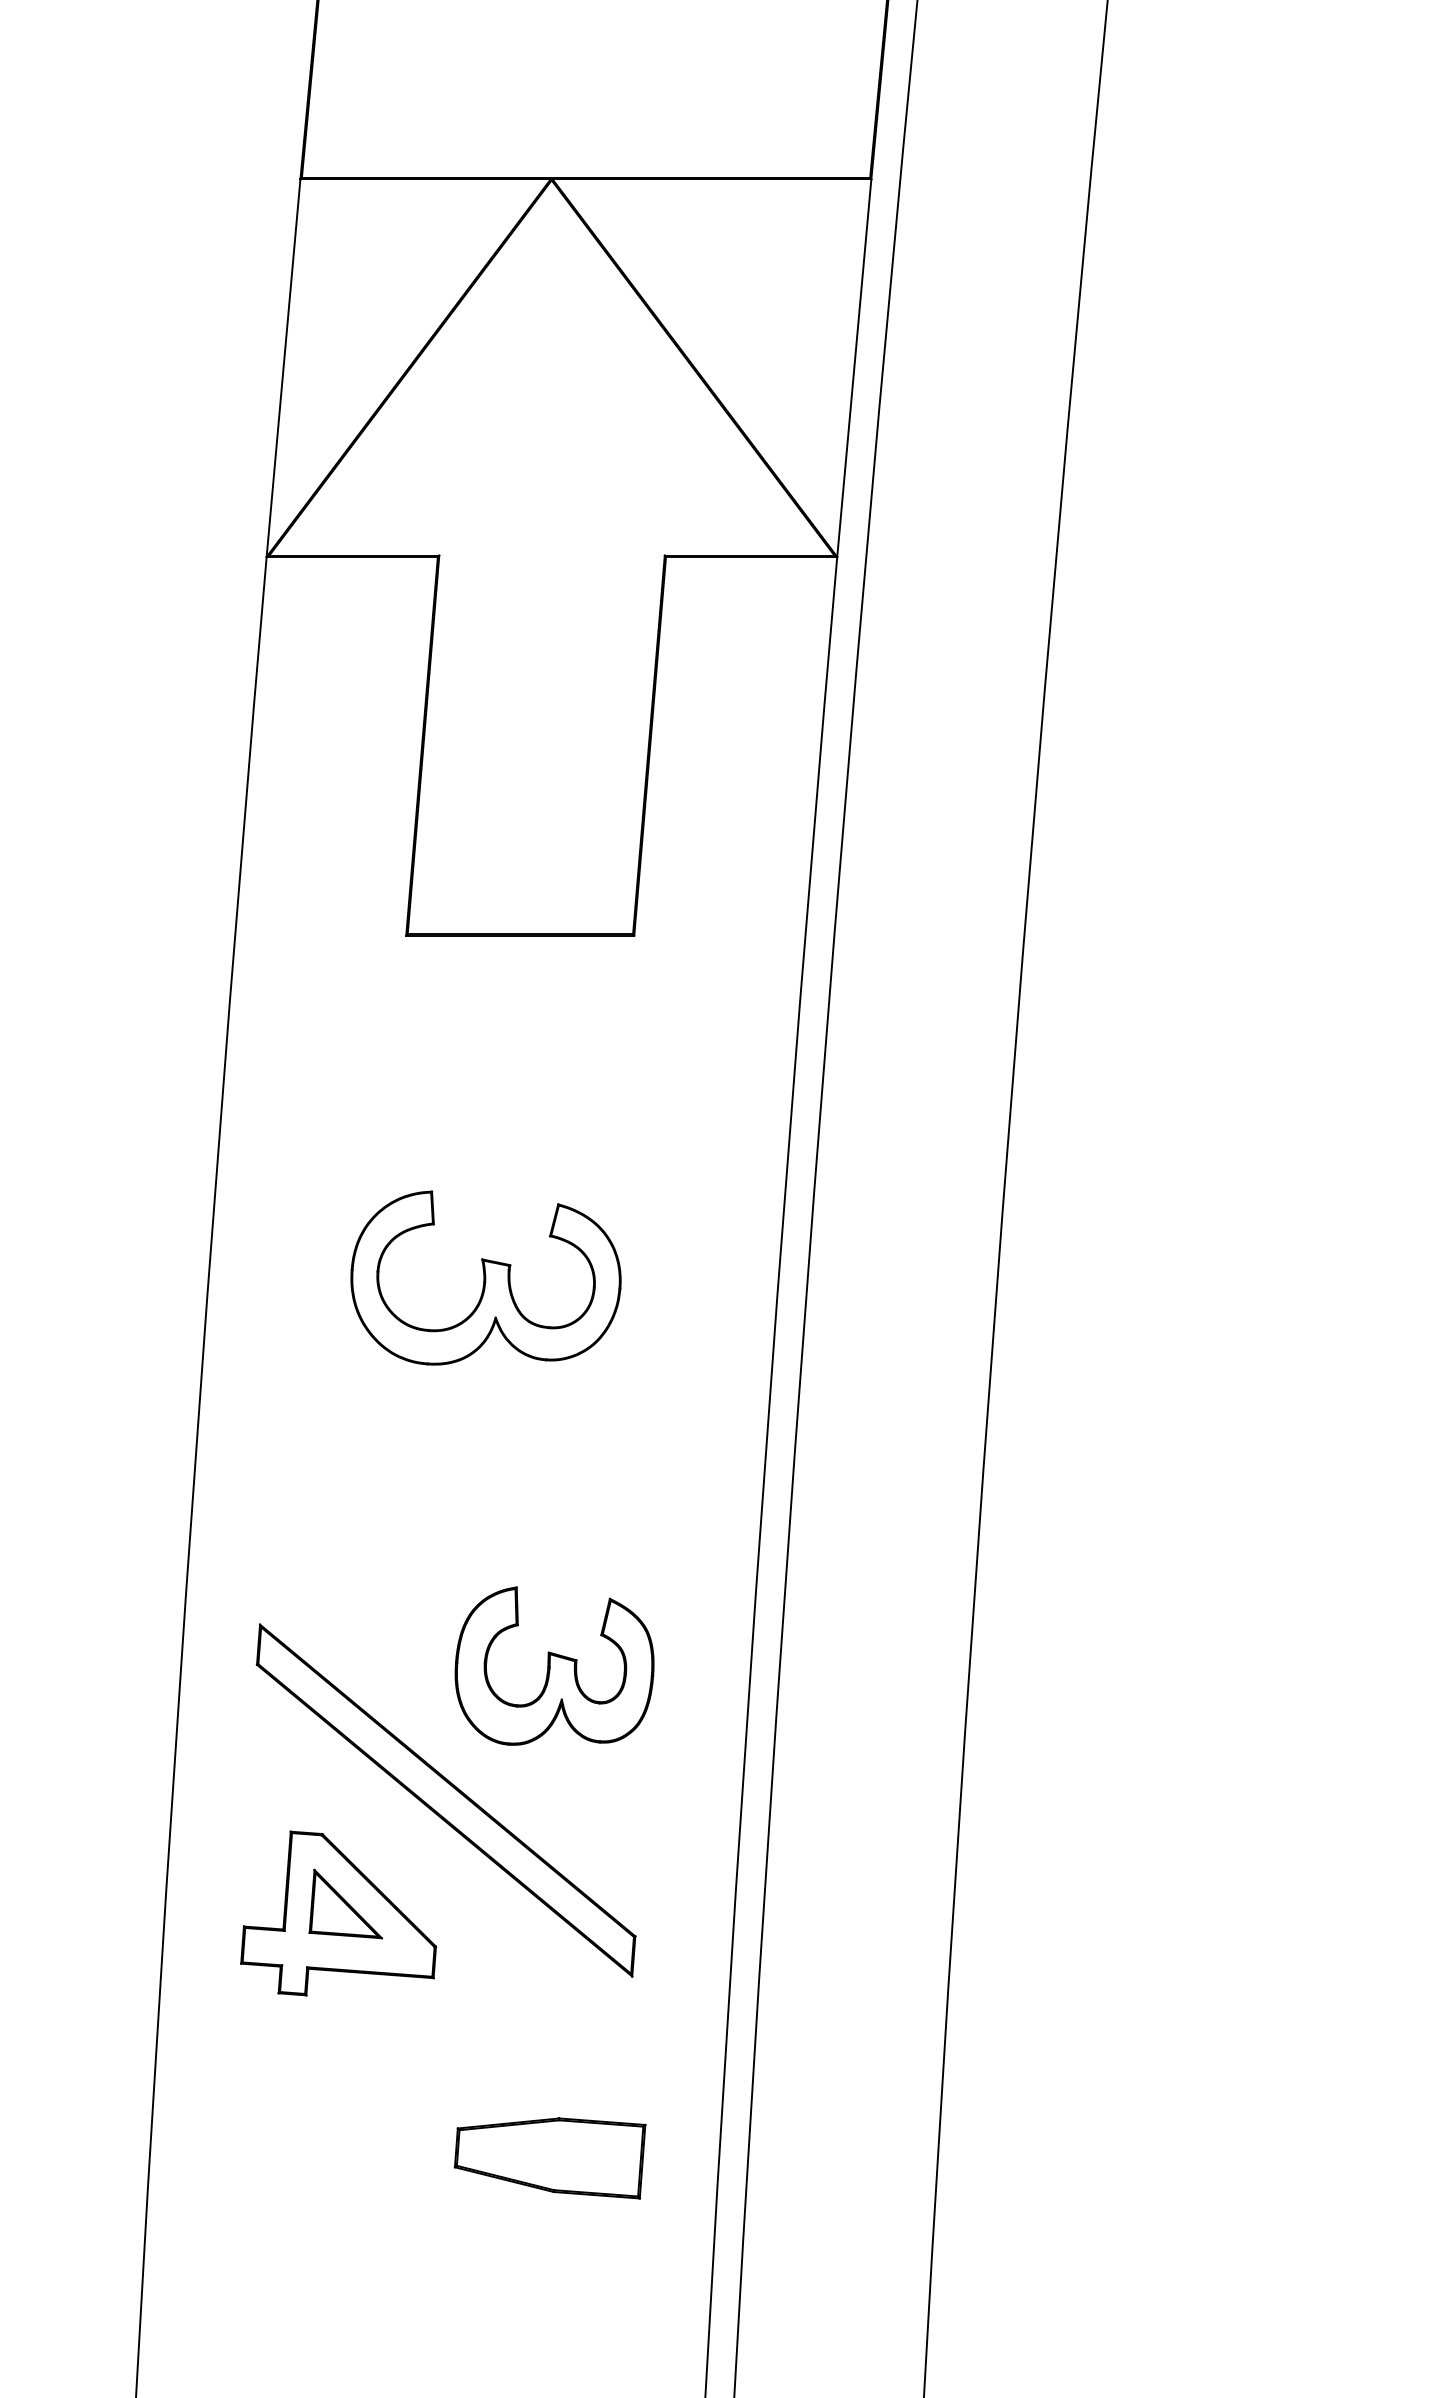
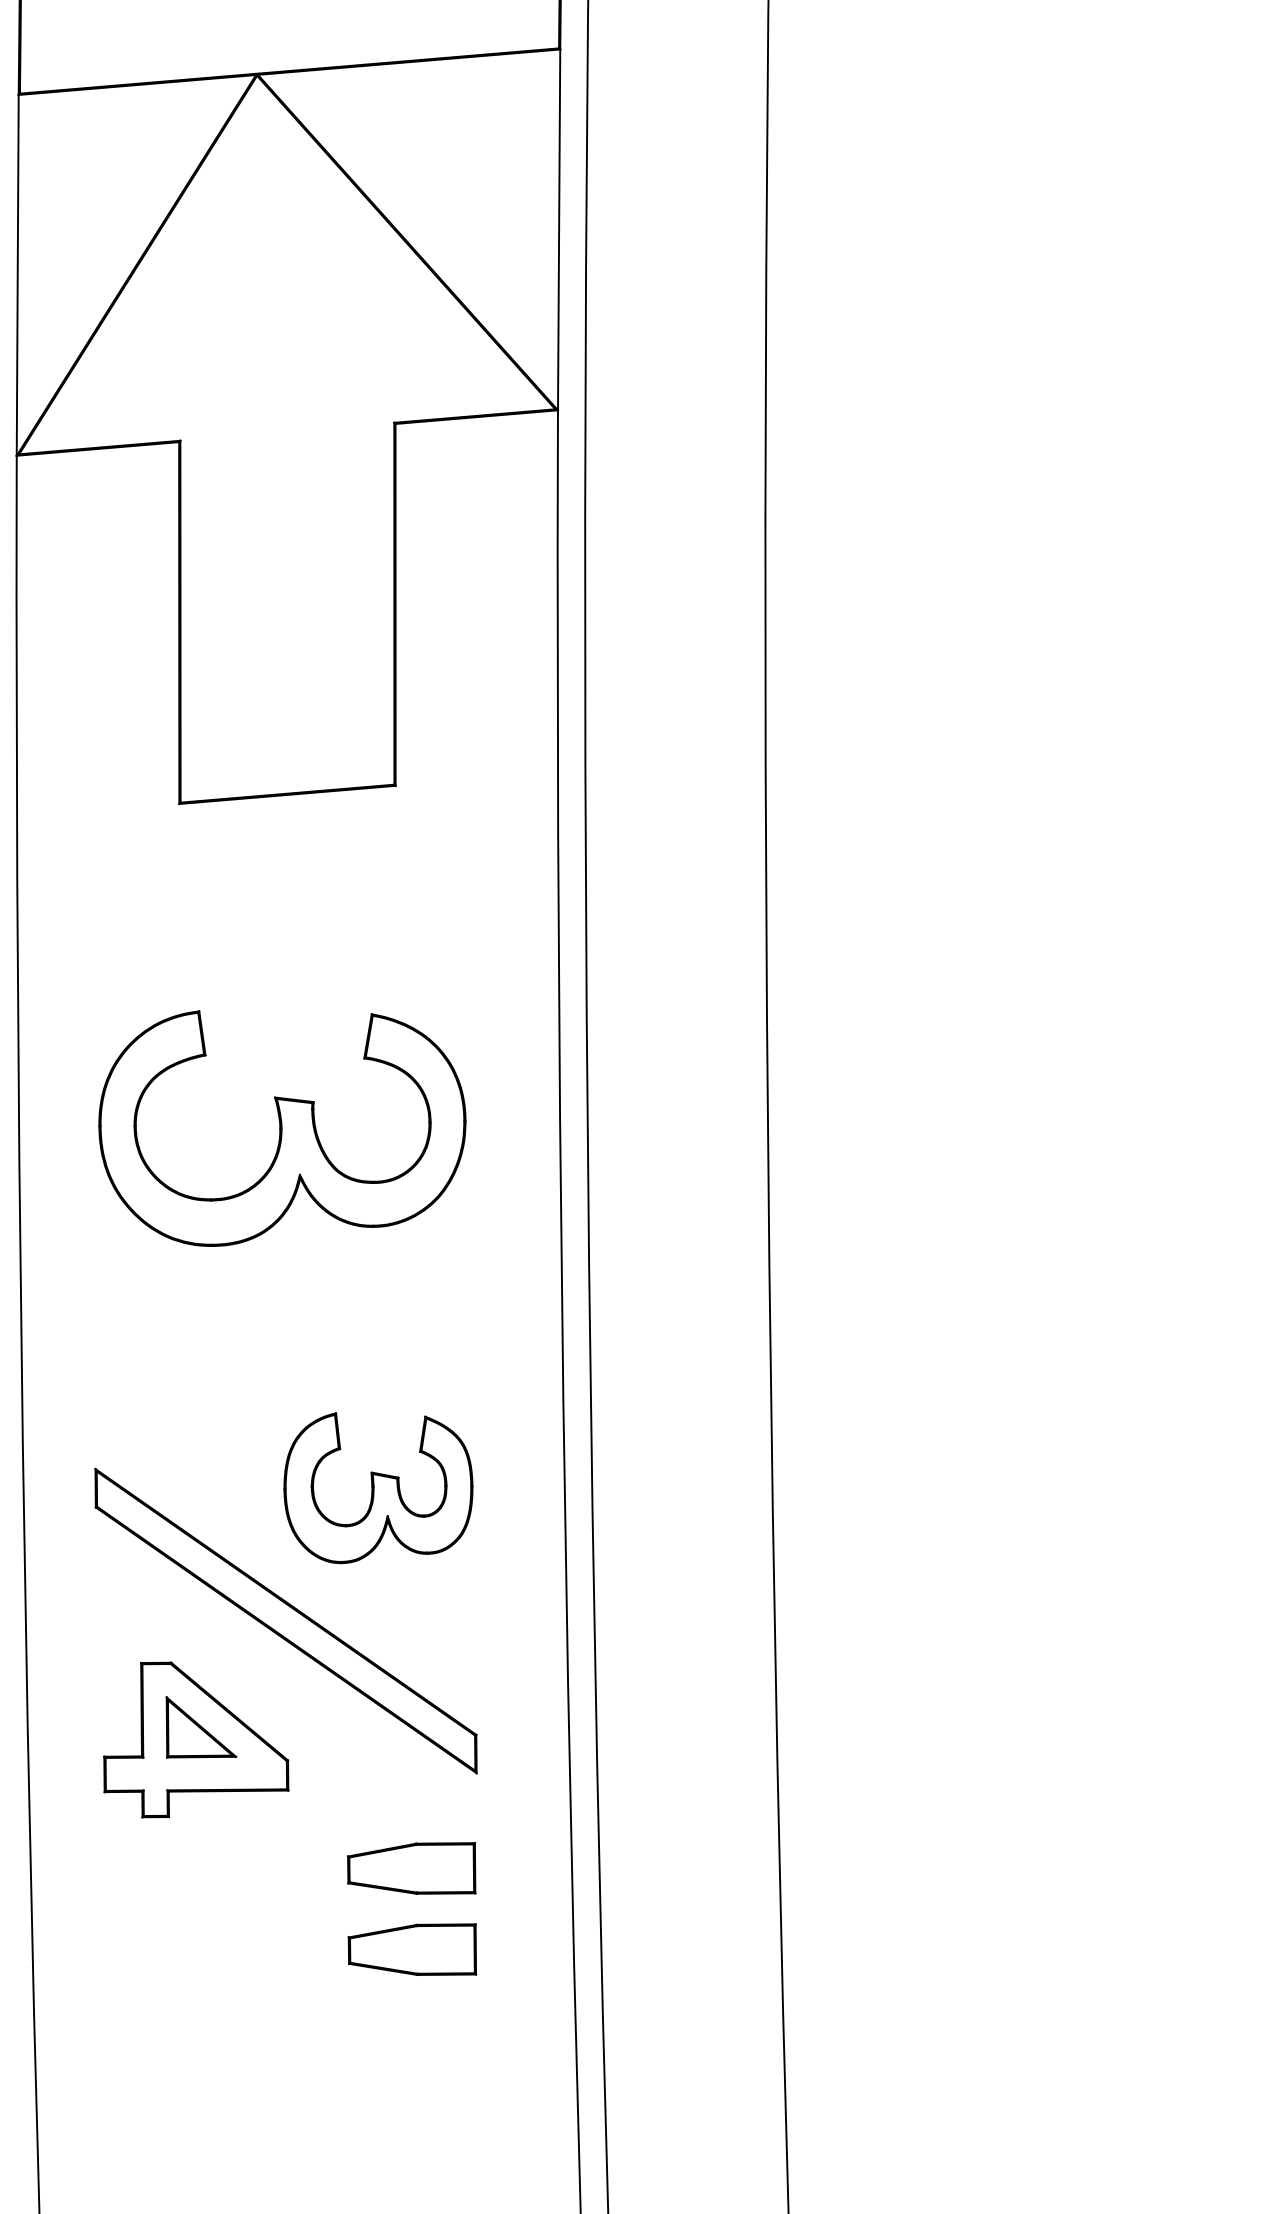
part: (485, 1277) -> (281, 1121), size x1.43
part: (556, 2073) -> (412, 1871), added
part: (549, 2158) -> (412, 1952), size x0.71

